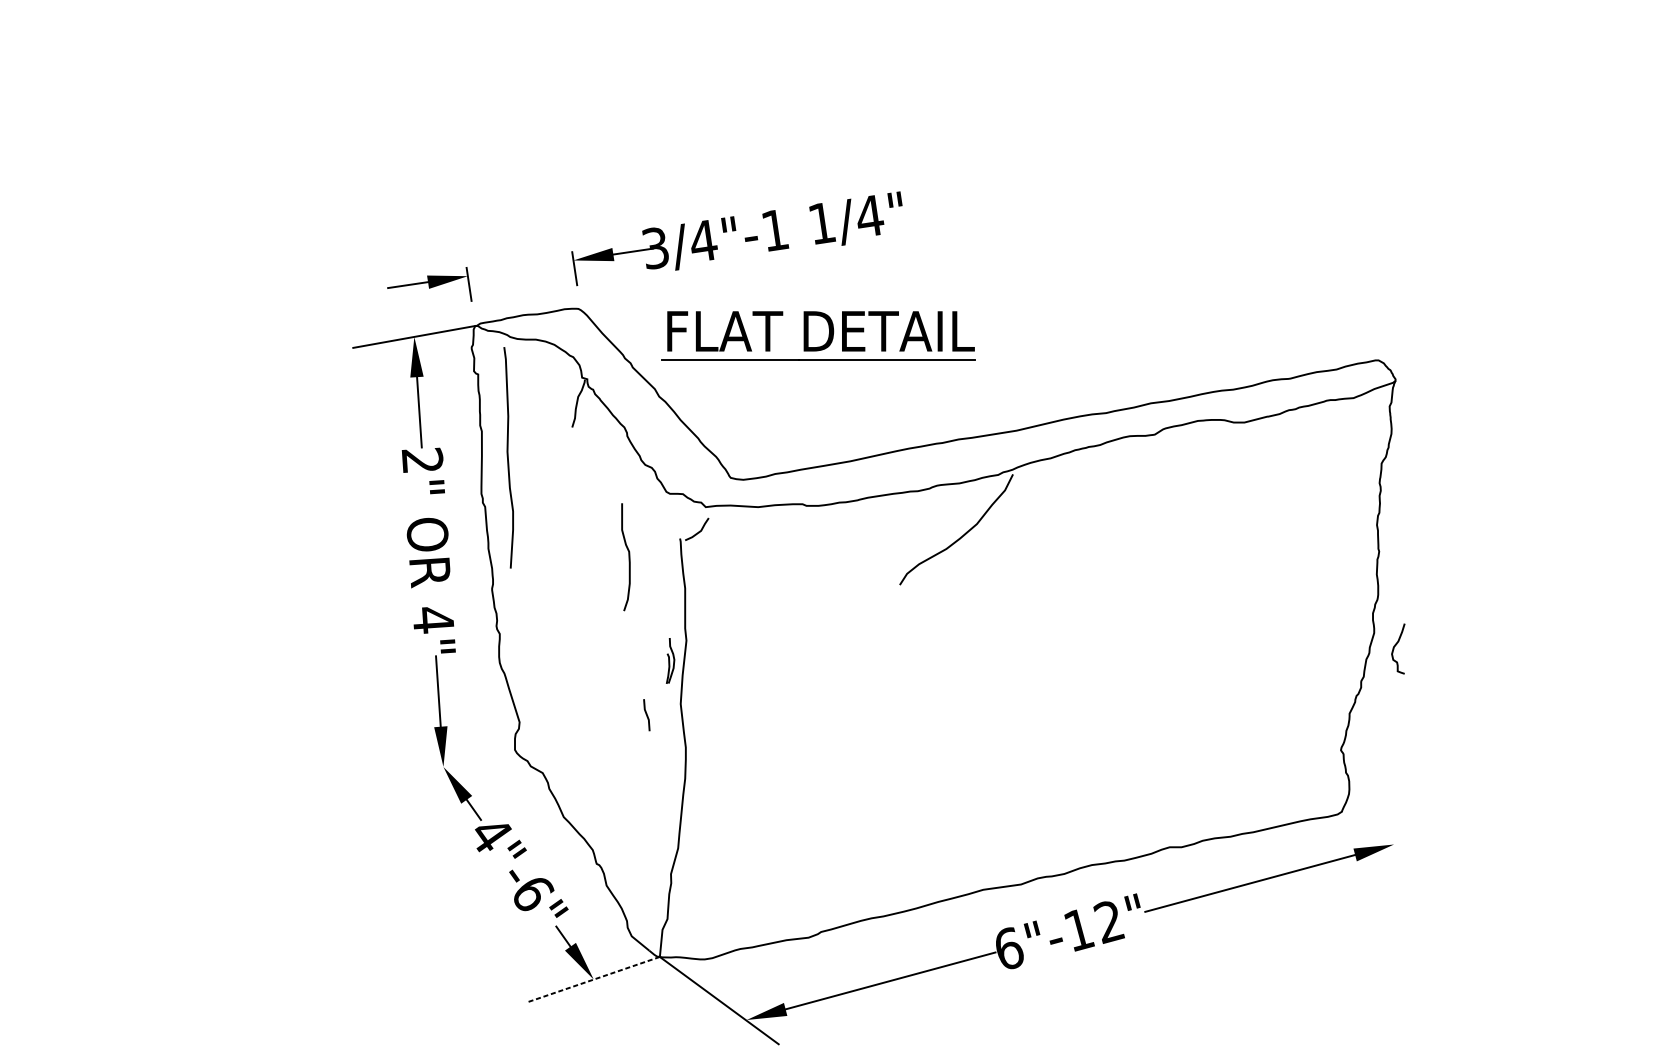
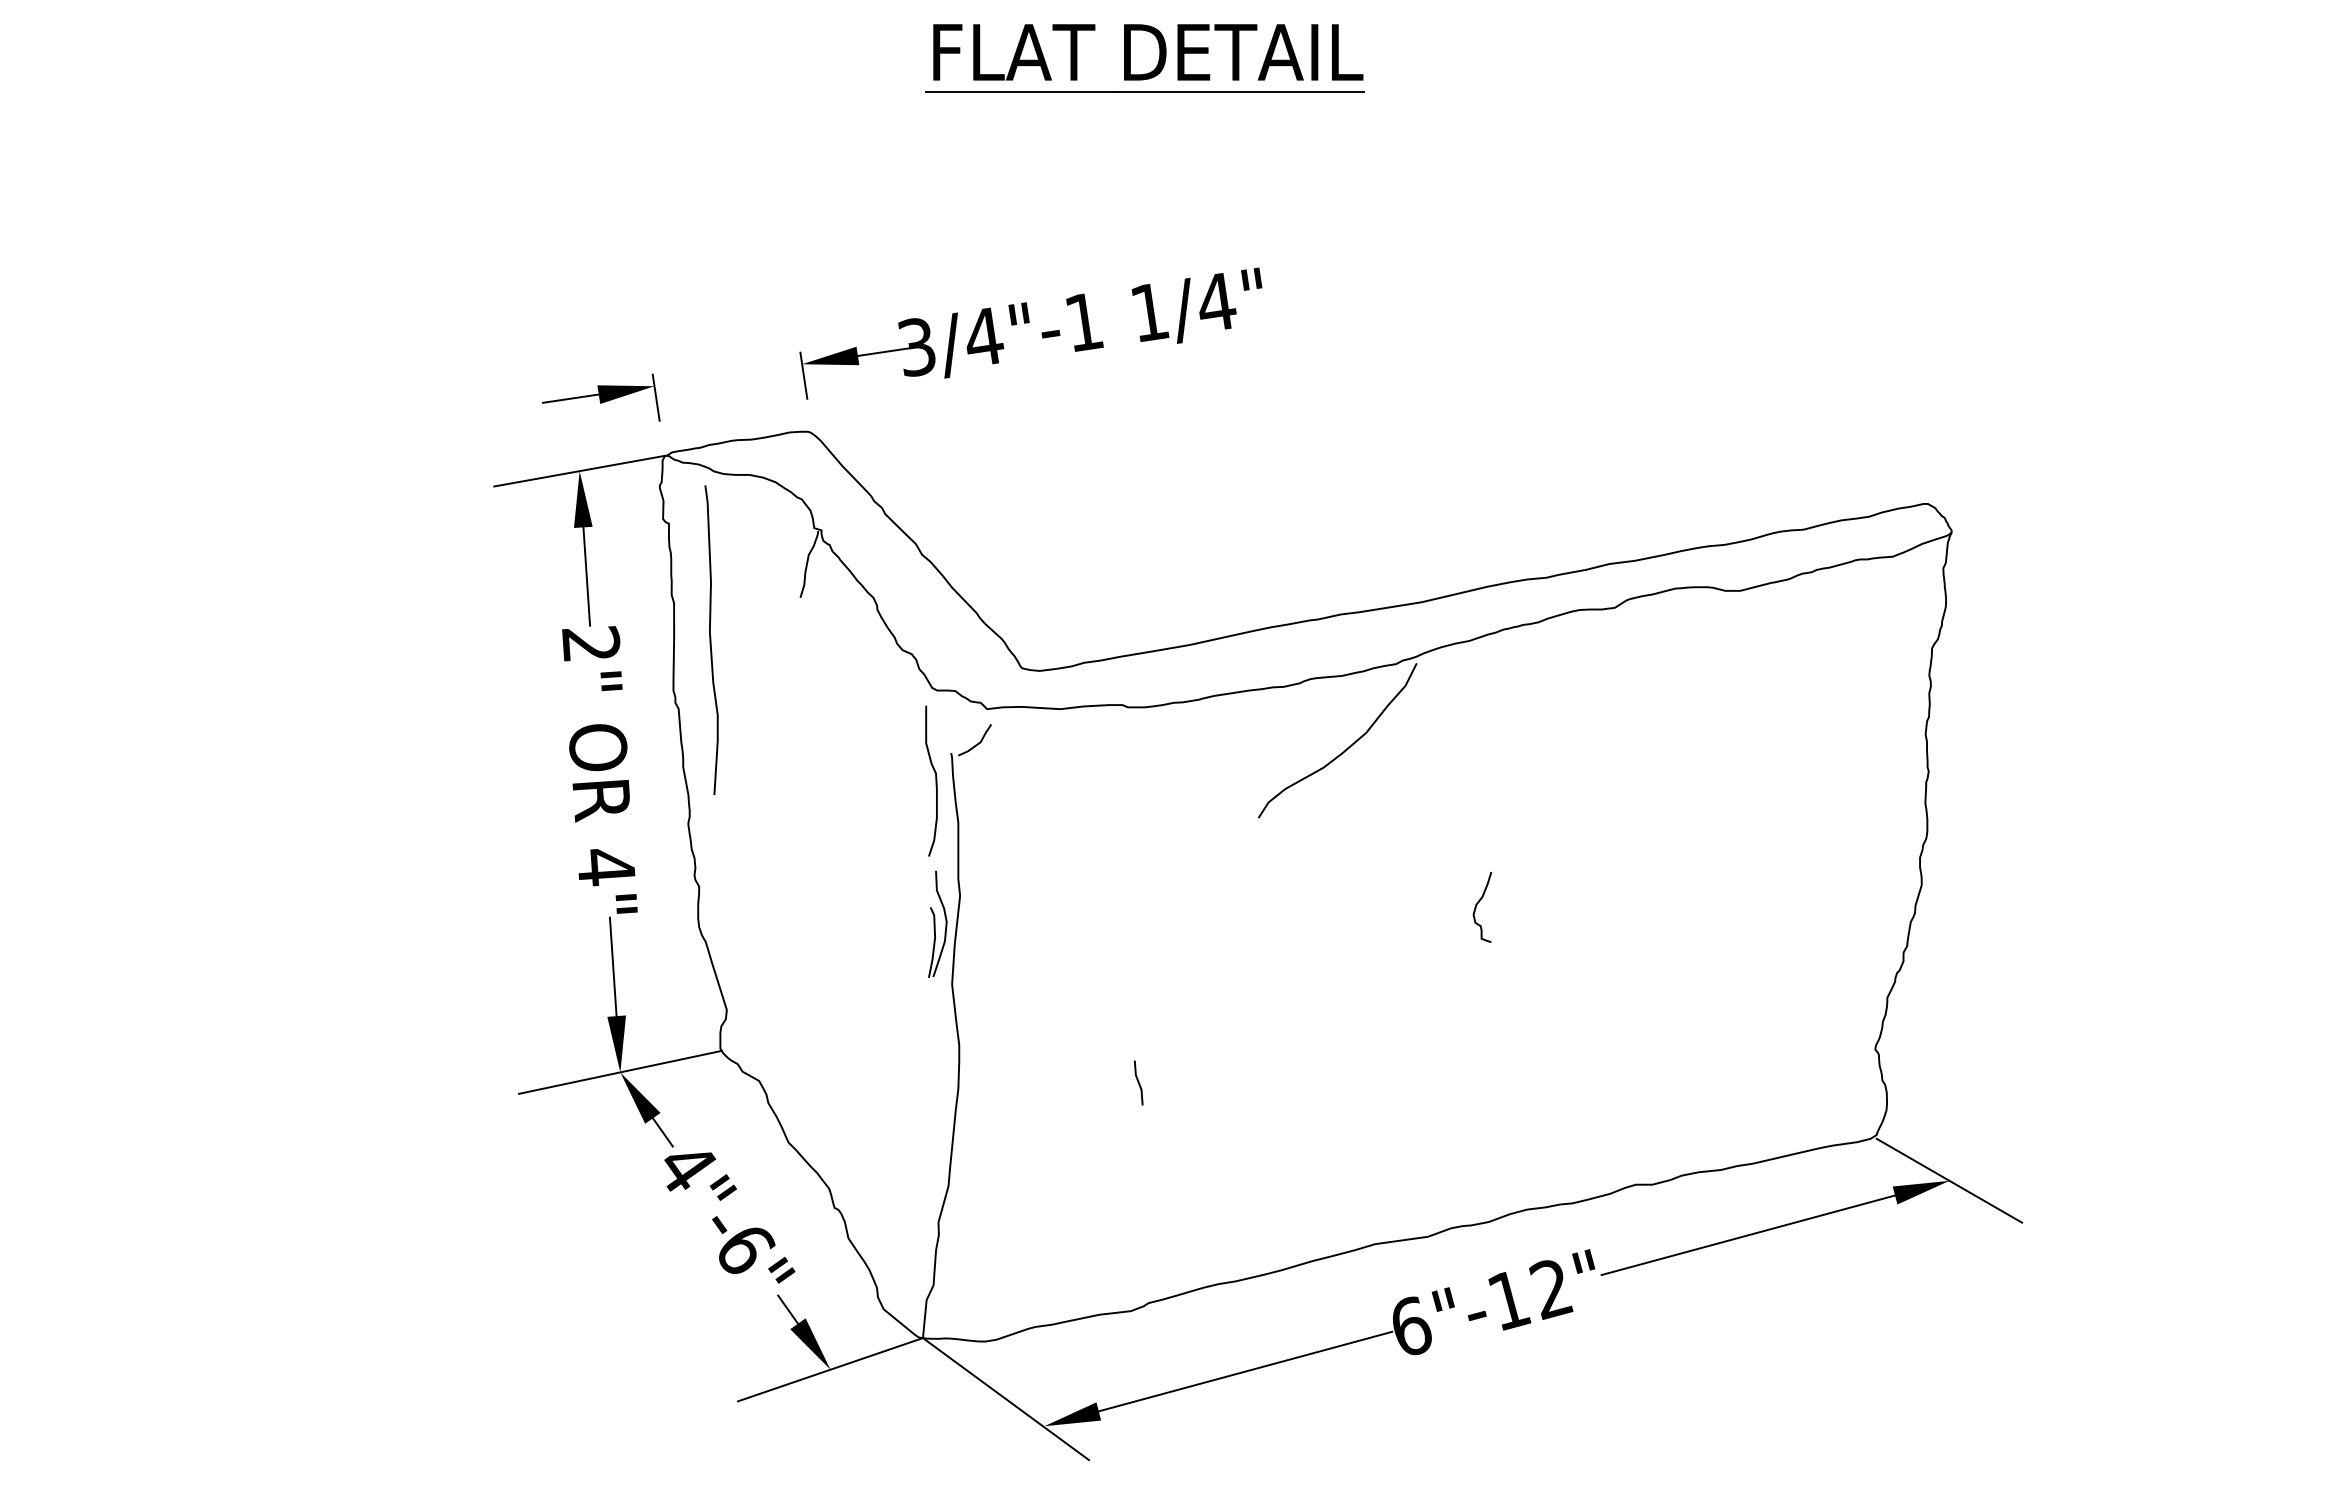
part: (818, 335) -> (1144, 58), moved
curve: (628, 556) -> (935, 780), moved
curve: (1394, 647) -> (1477, 905), moved
part: (670, 660) -> (937, 923), size x1.67
line: (646, 714) -> (1138, 1082), moved
line: (443, 766) -> (620, 1071), added
line: (1394, 844) -> (1949, 1180), added
line: (593, 979) -> (830, 1369), dashed -> solid

